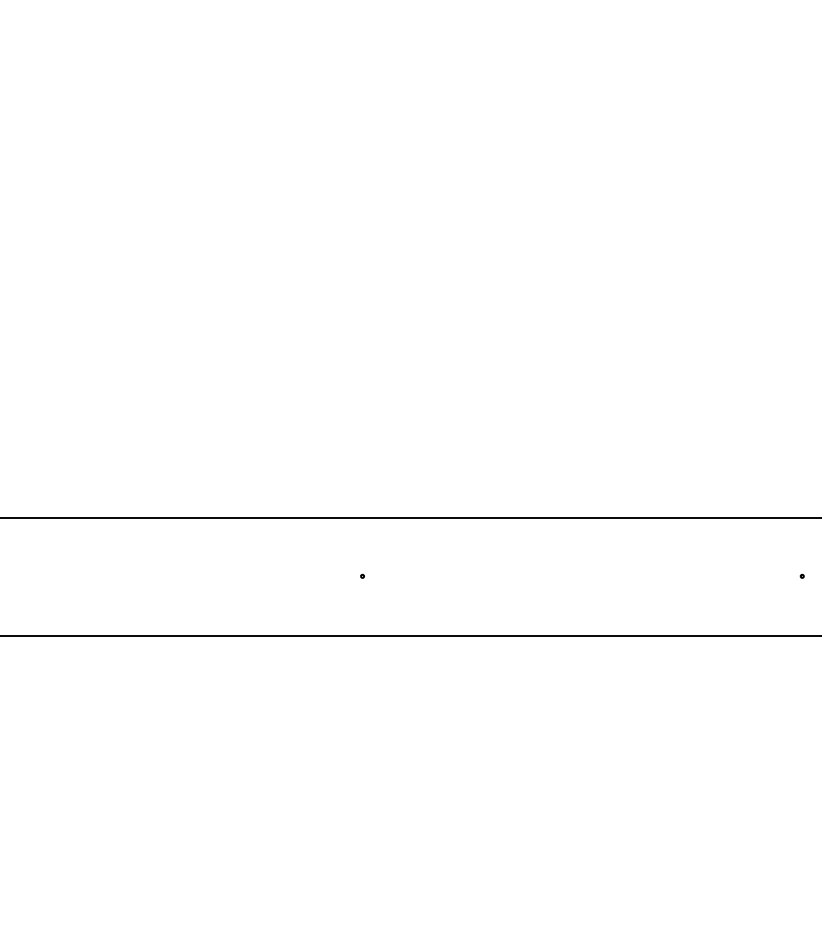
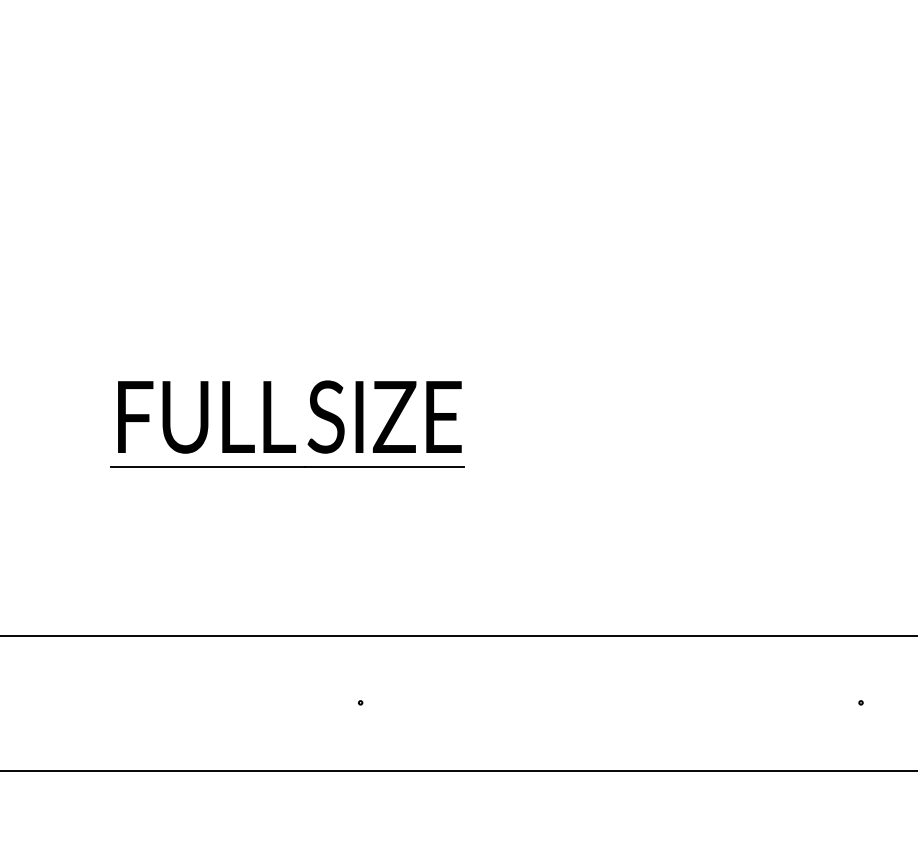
part: (283, 331) -> (270, 424), added

